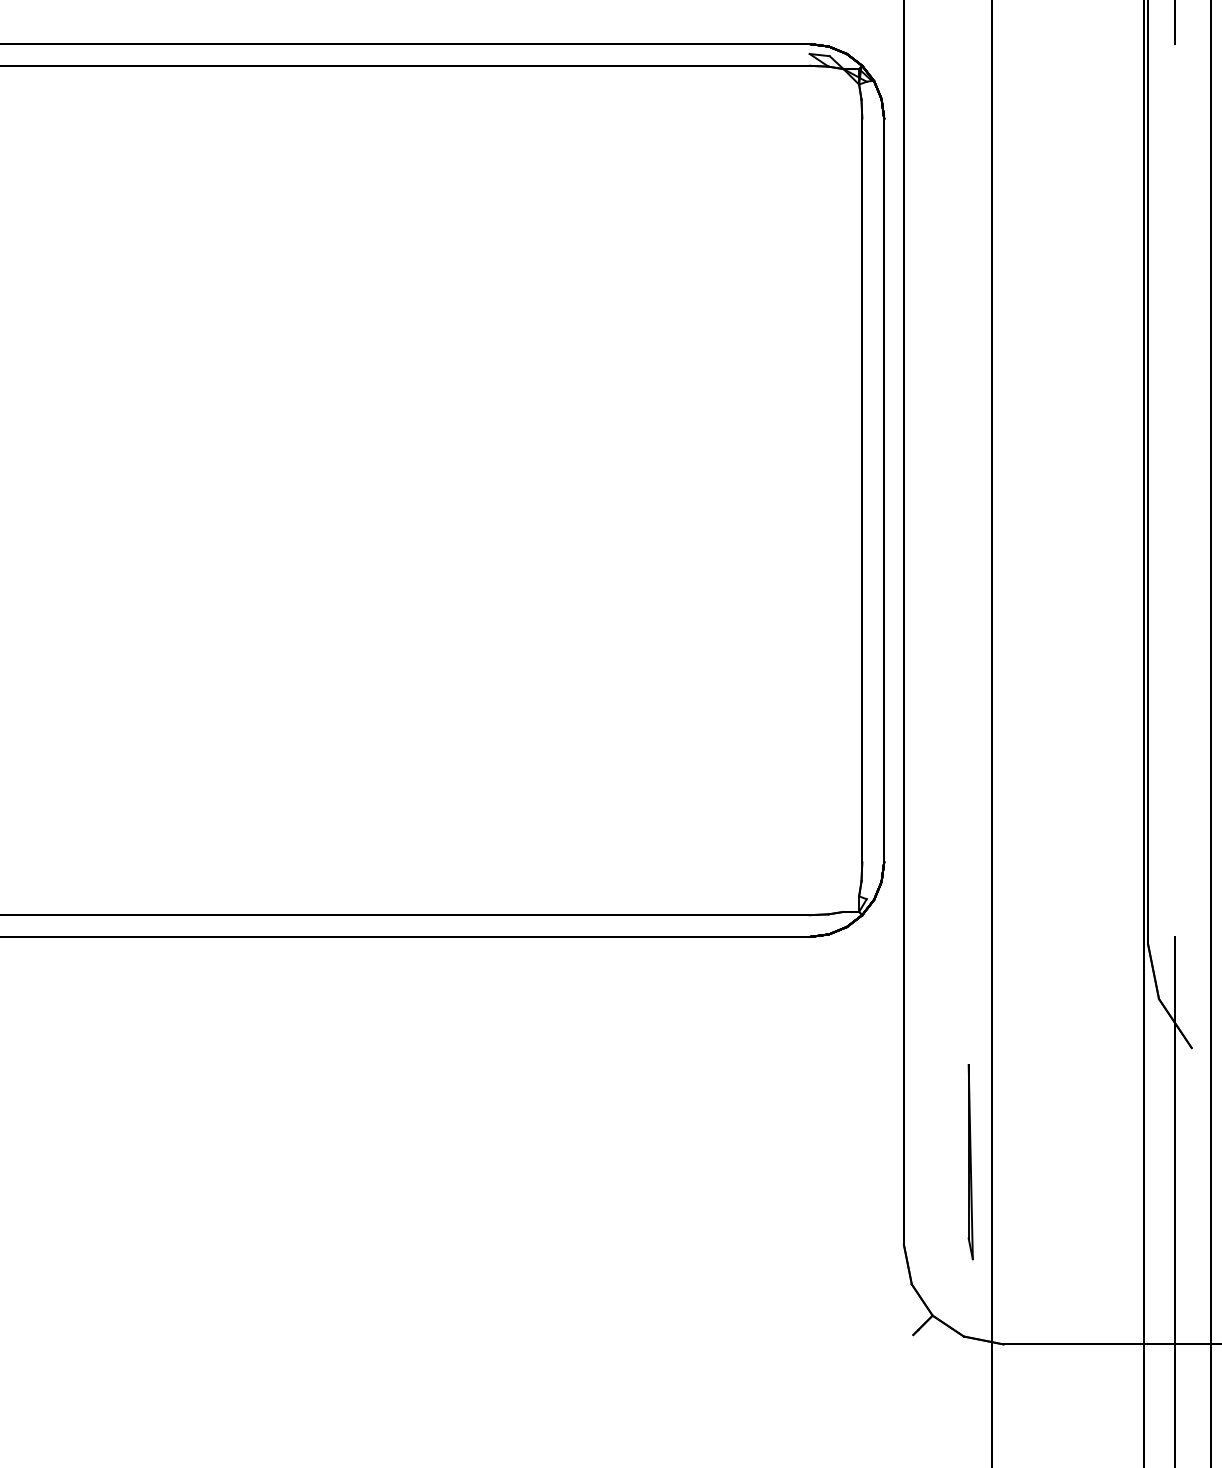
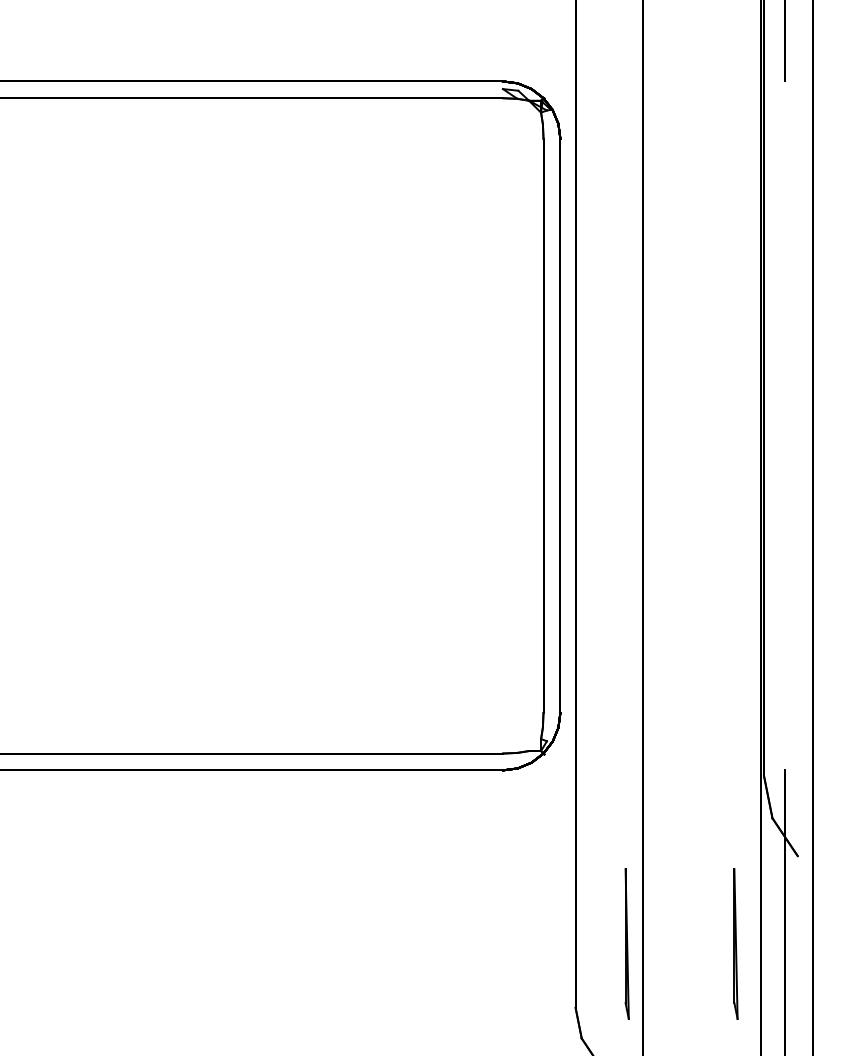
part: (1111, 1162) -> (735, 944), added

